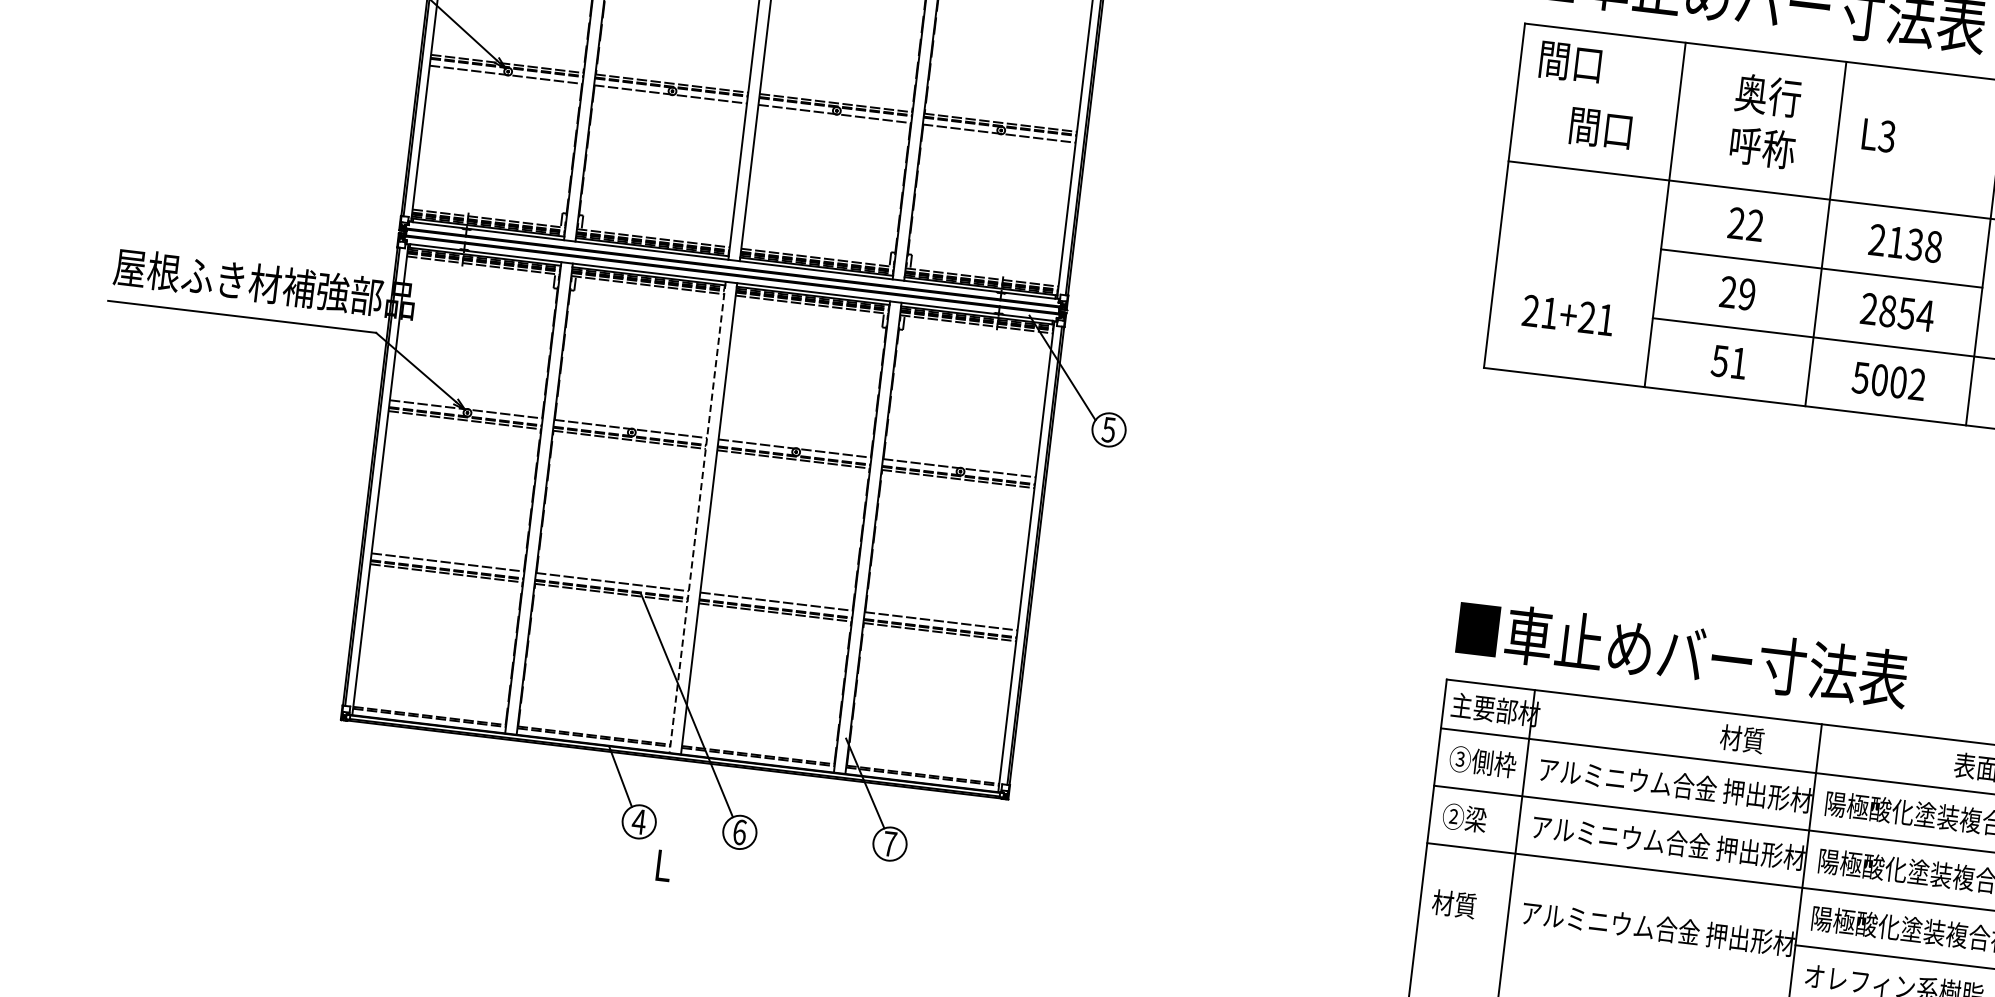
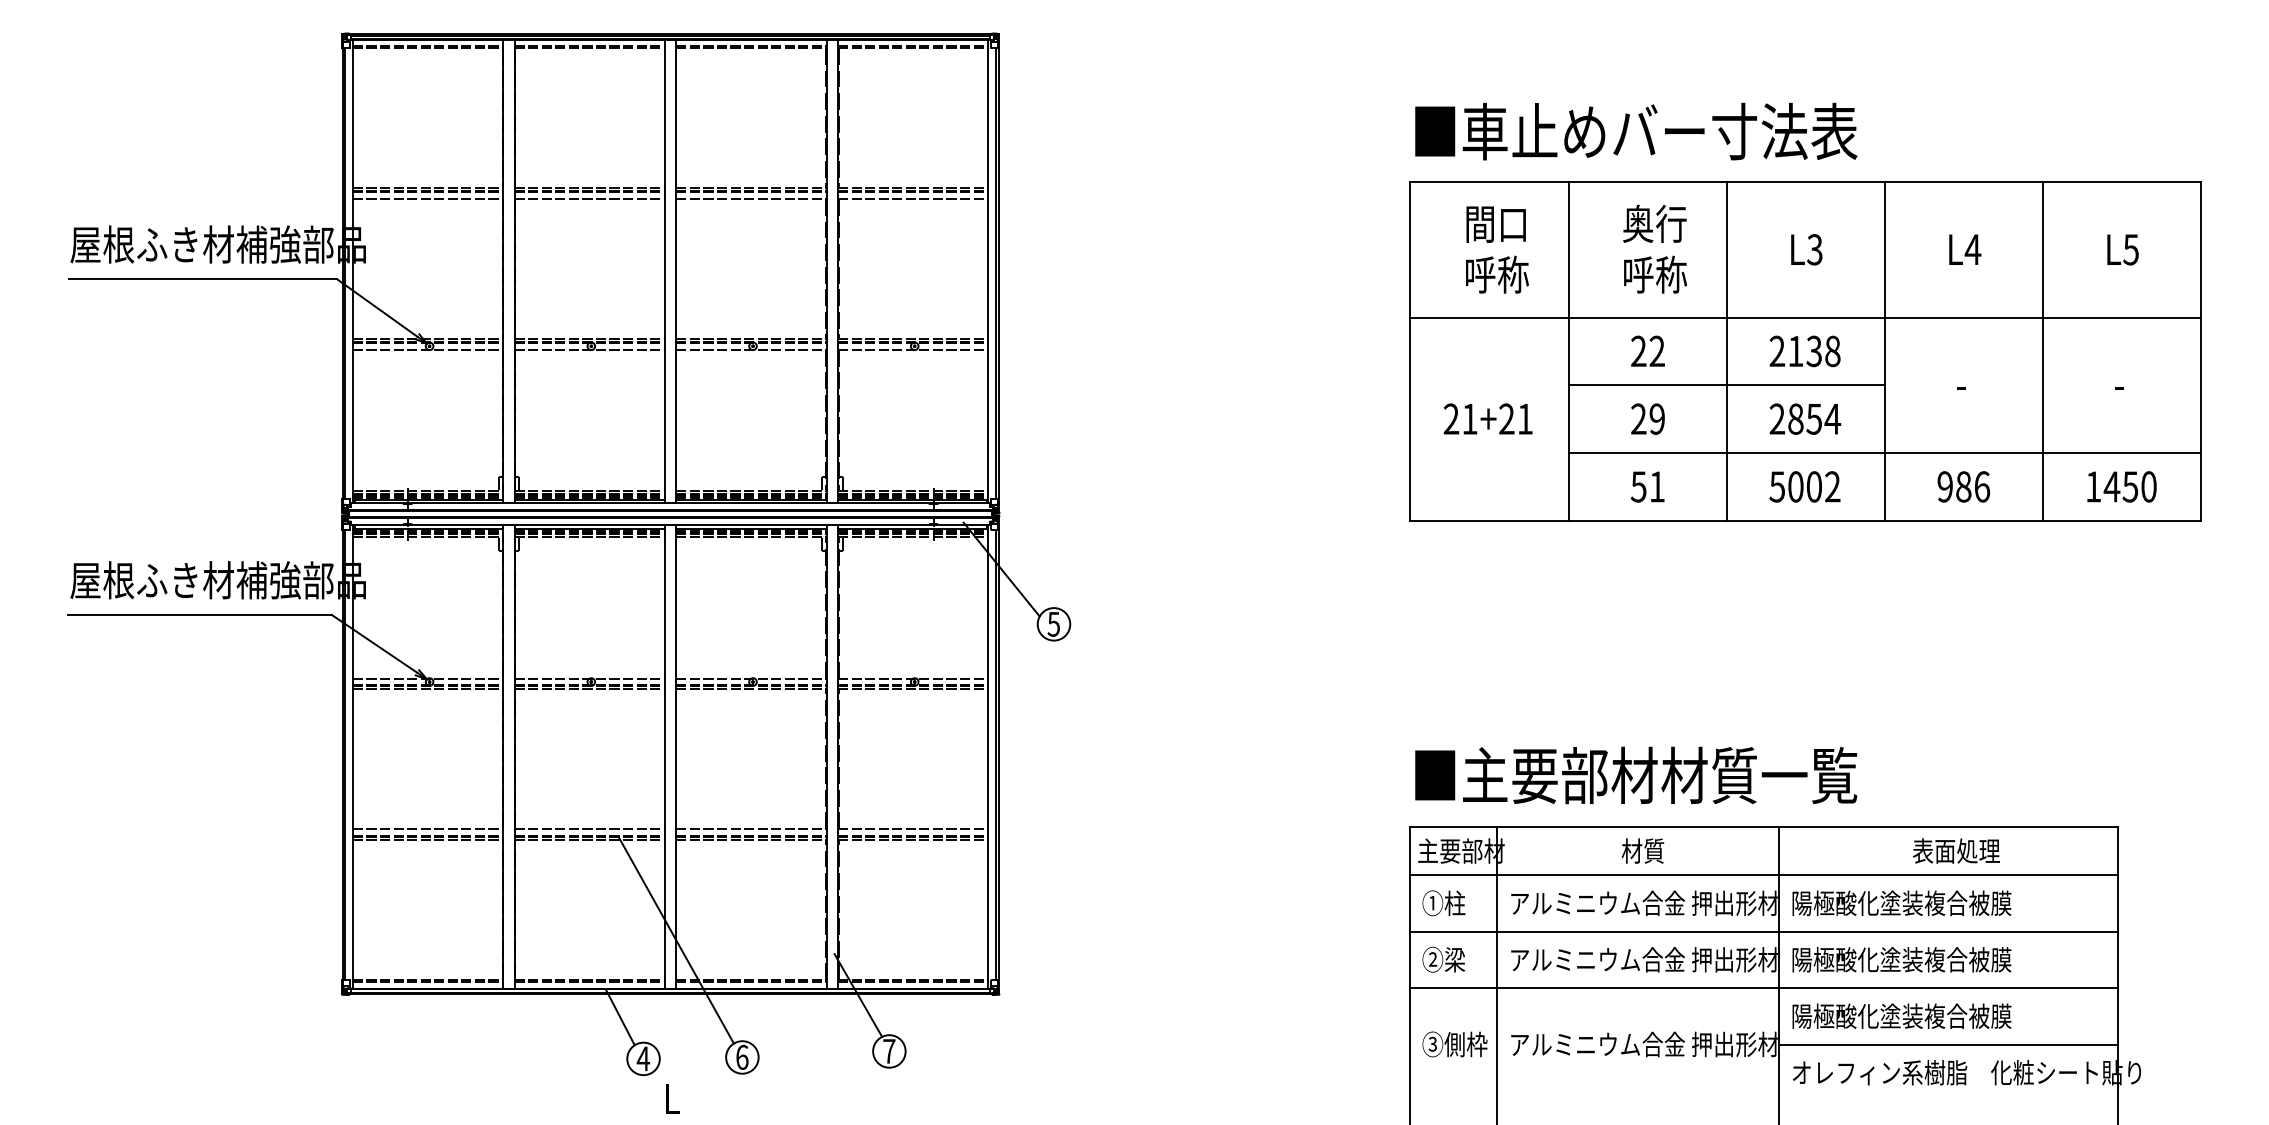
text: (1569, 62) -> (1495, 224), moved
text: (1602, 128) -> (1497, 274), 間口 -> 呼称
text: (1878, 135) -> (1806, 249), moved
text: (1567, 314) -> (1487, 418), moved
line: (697, 517) -> (664, 756), dashed -> solid
text: (1706, 656) -> (1659, 775), ■車止めバー寸法表 -> ■主要部材材質一覧
text: (1741, 738) -> (1642, 850), moved
text: (1485, 761) -> (1457, 902), ③側枠 -> ①柱
text: (1465, 905) -> (1454, 1044), 材質 -> ③側枠

